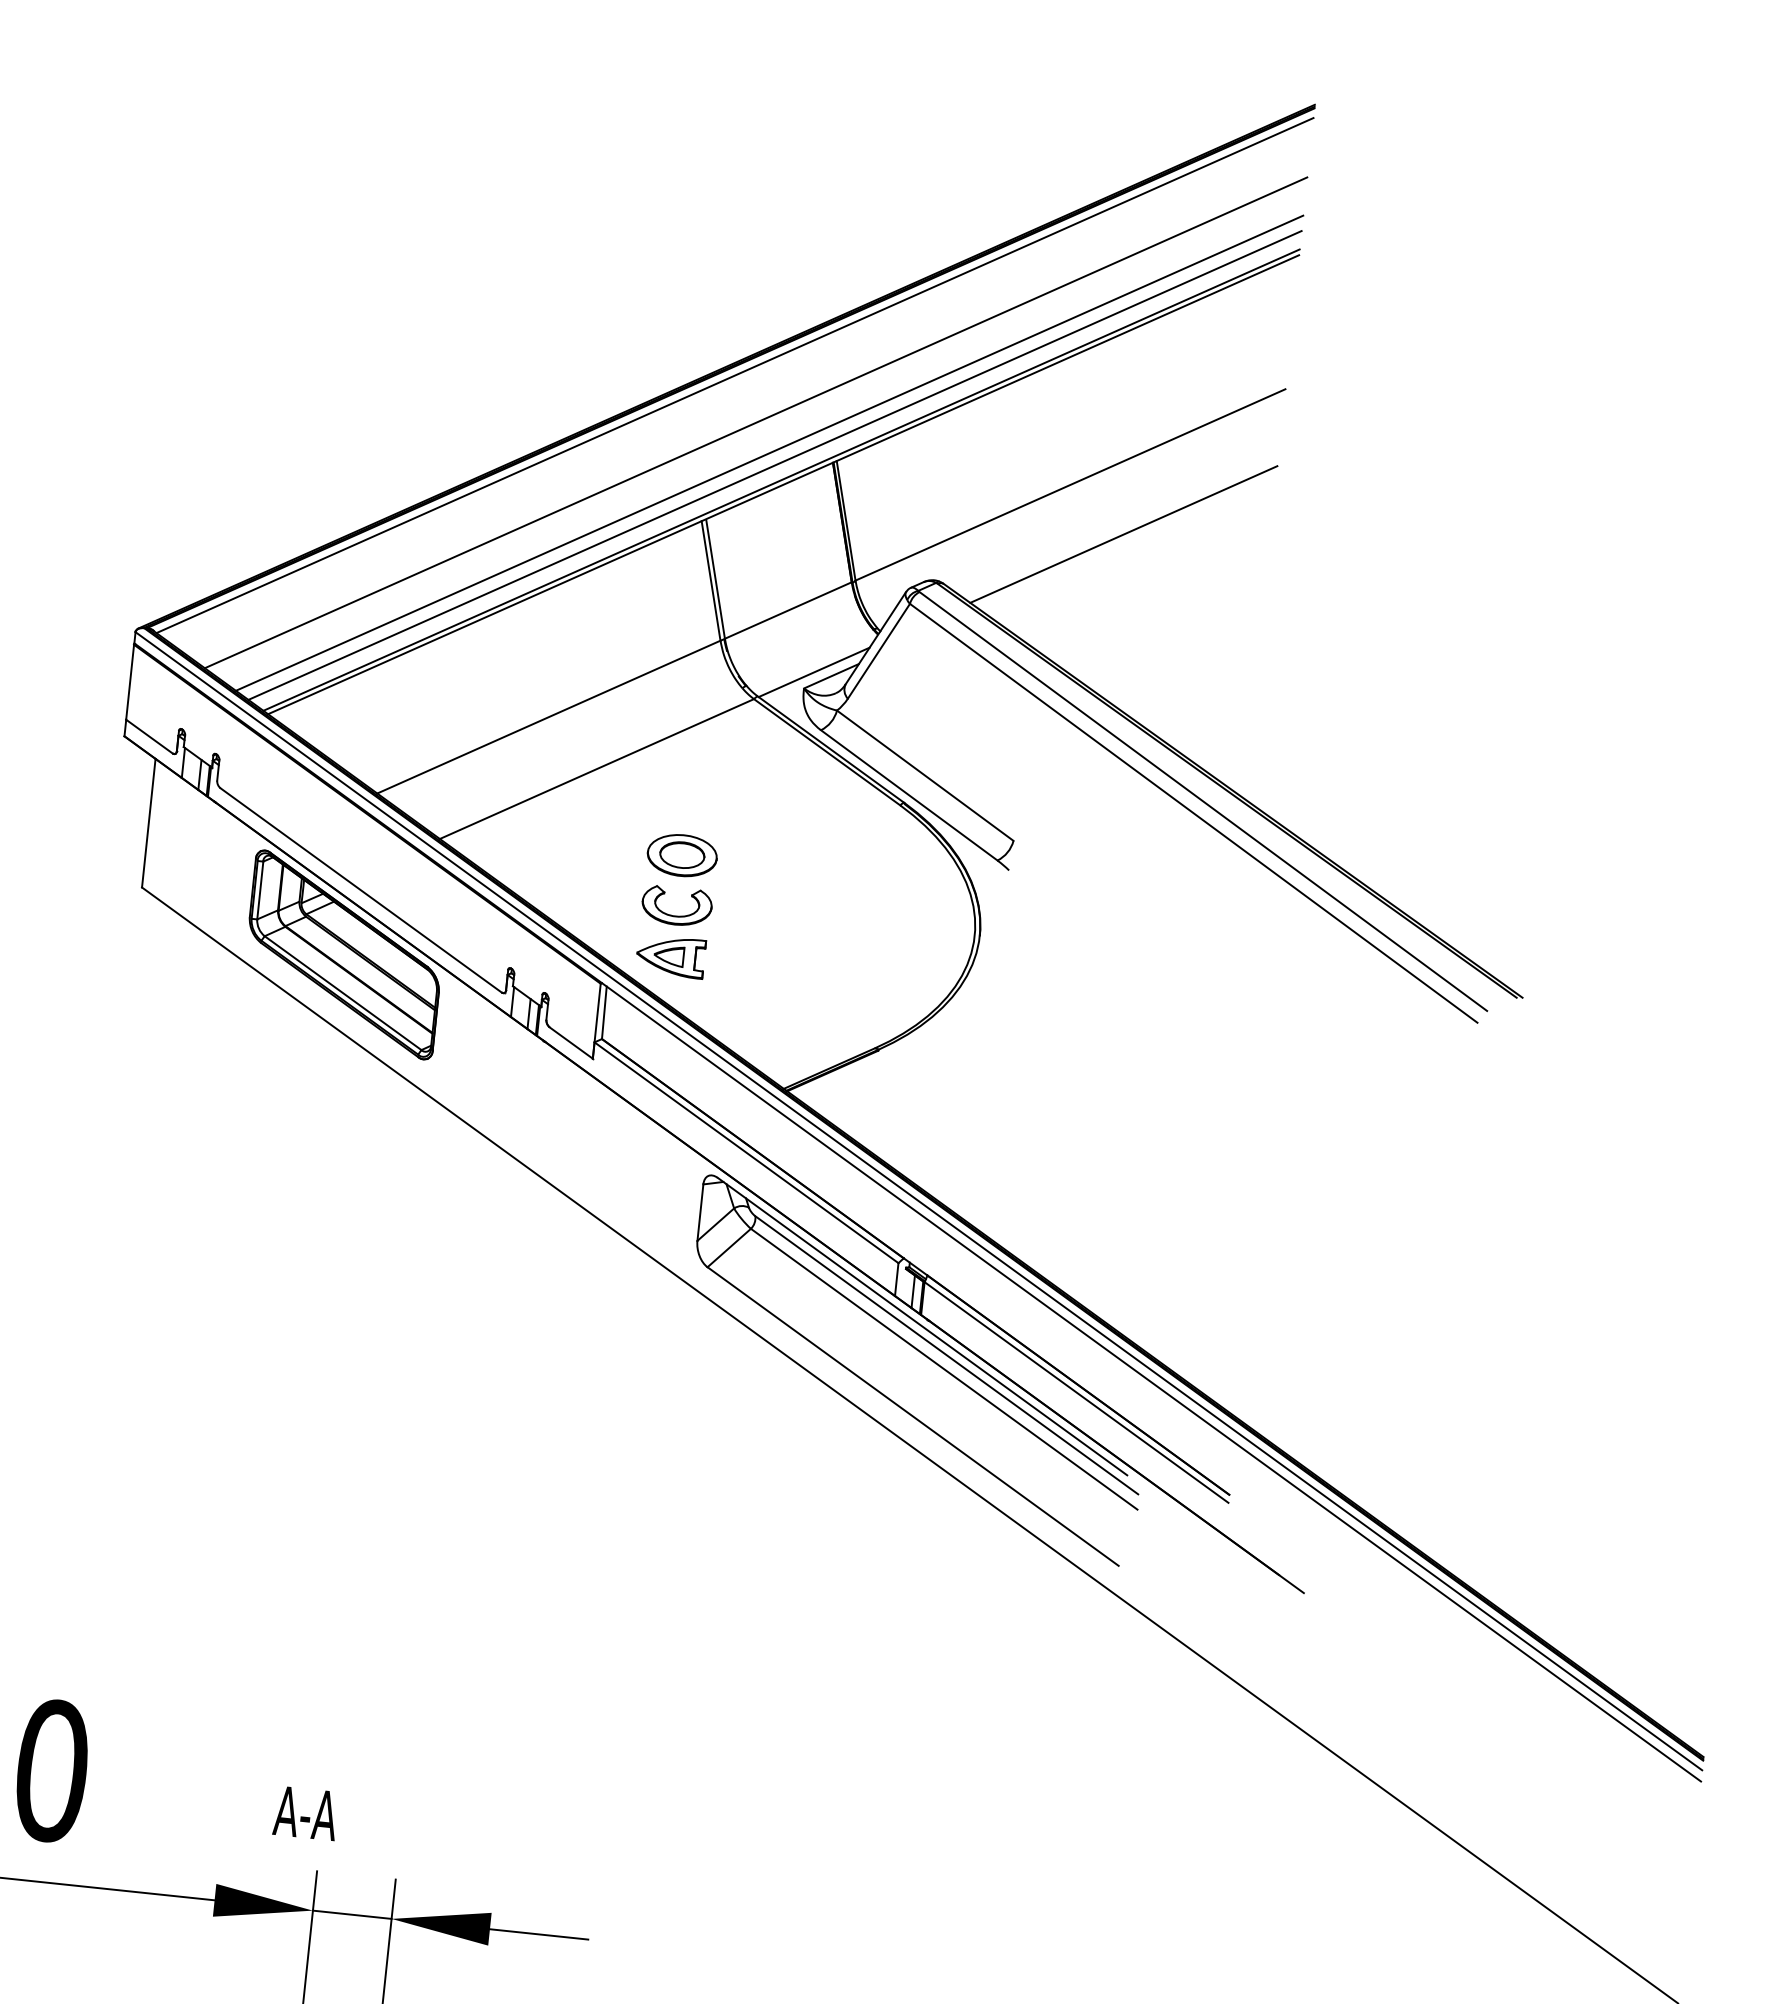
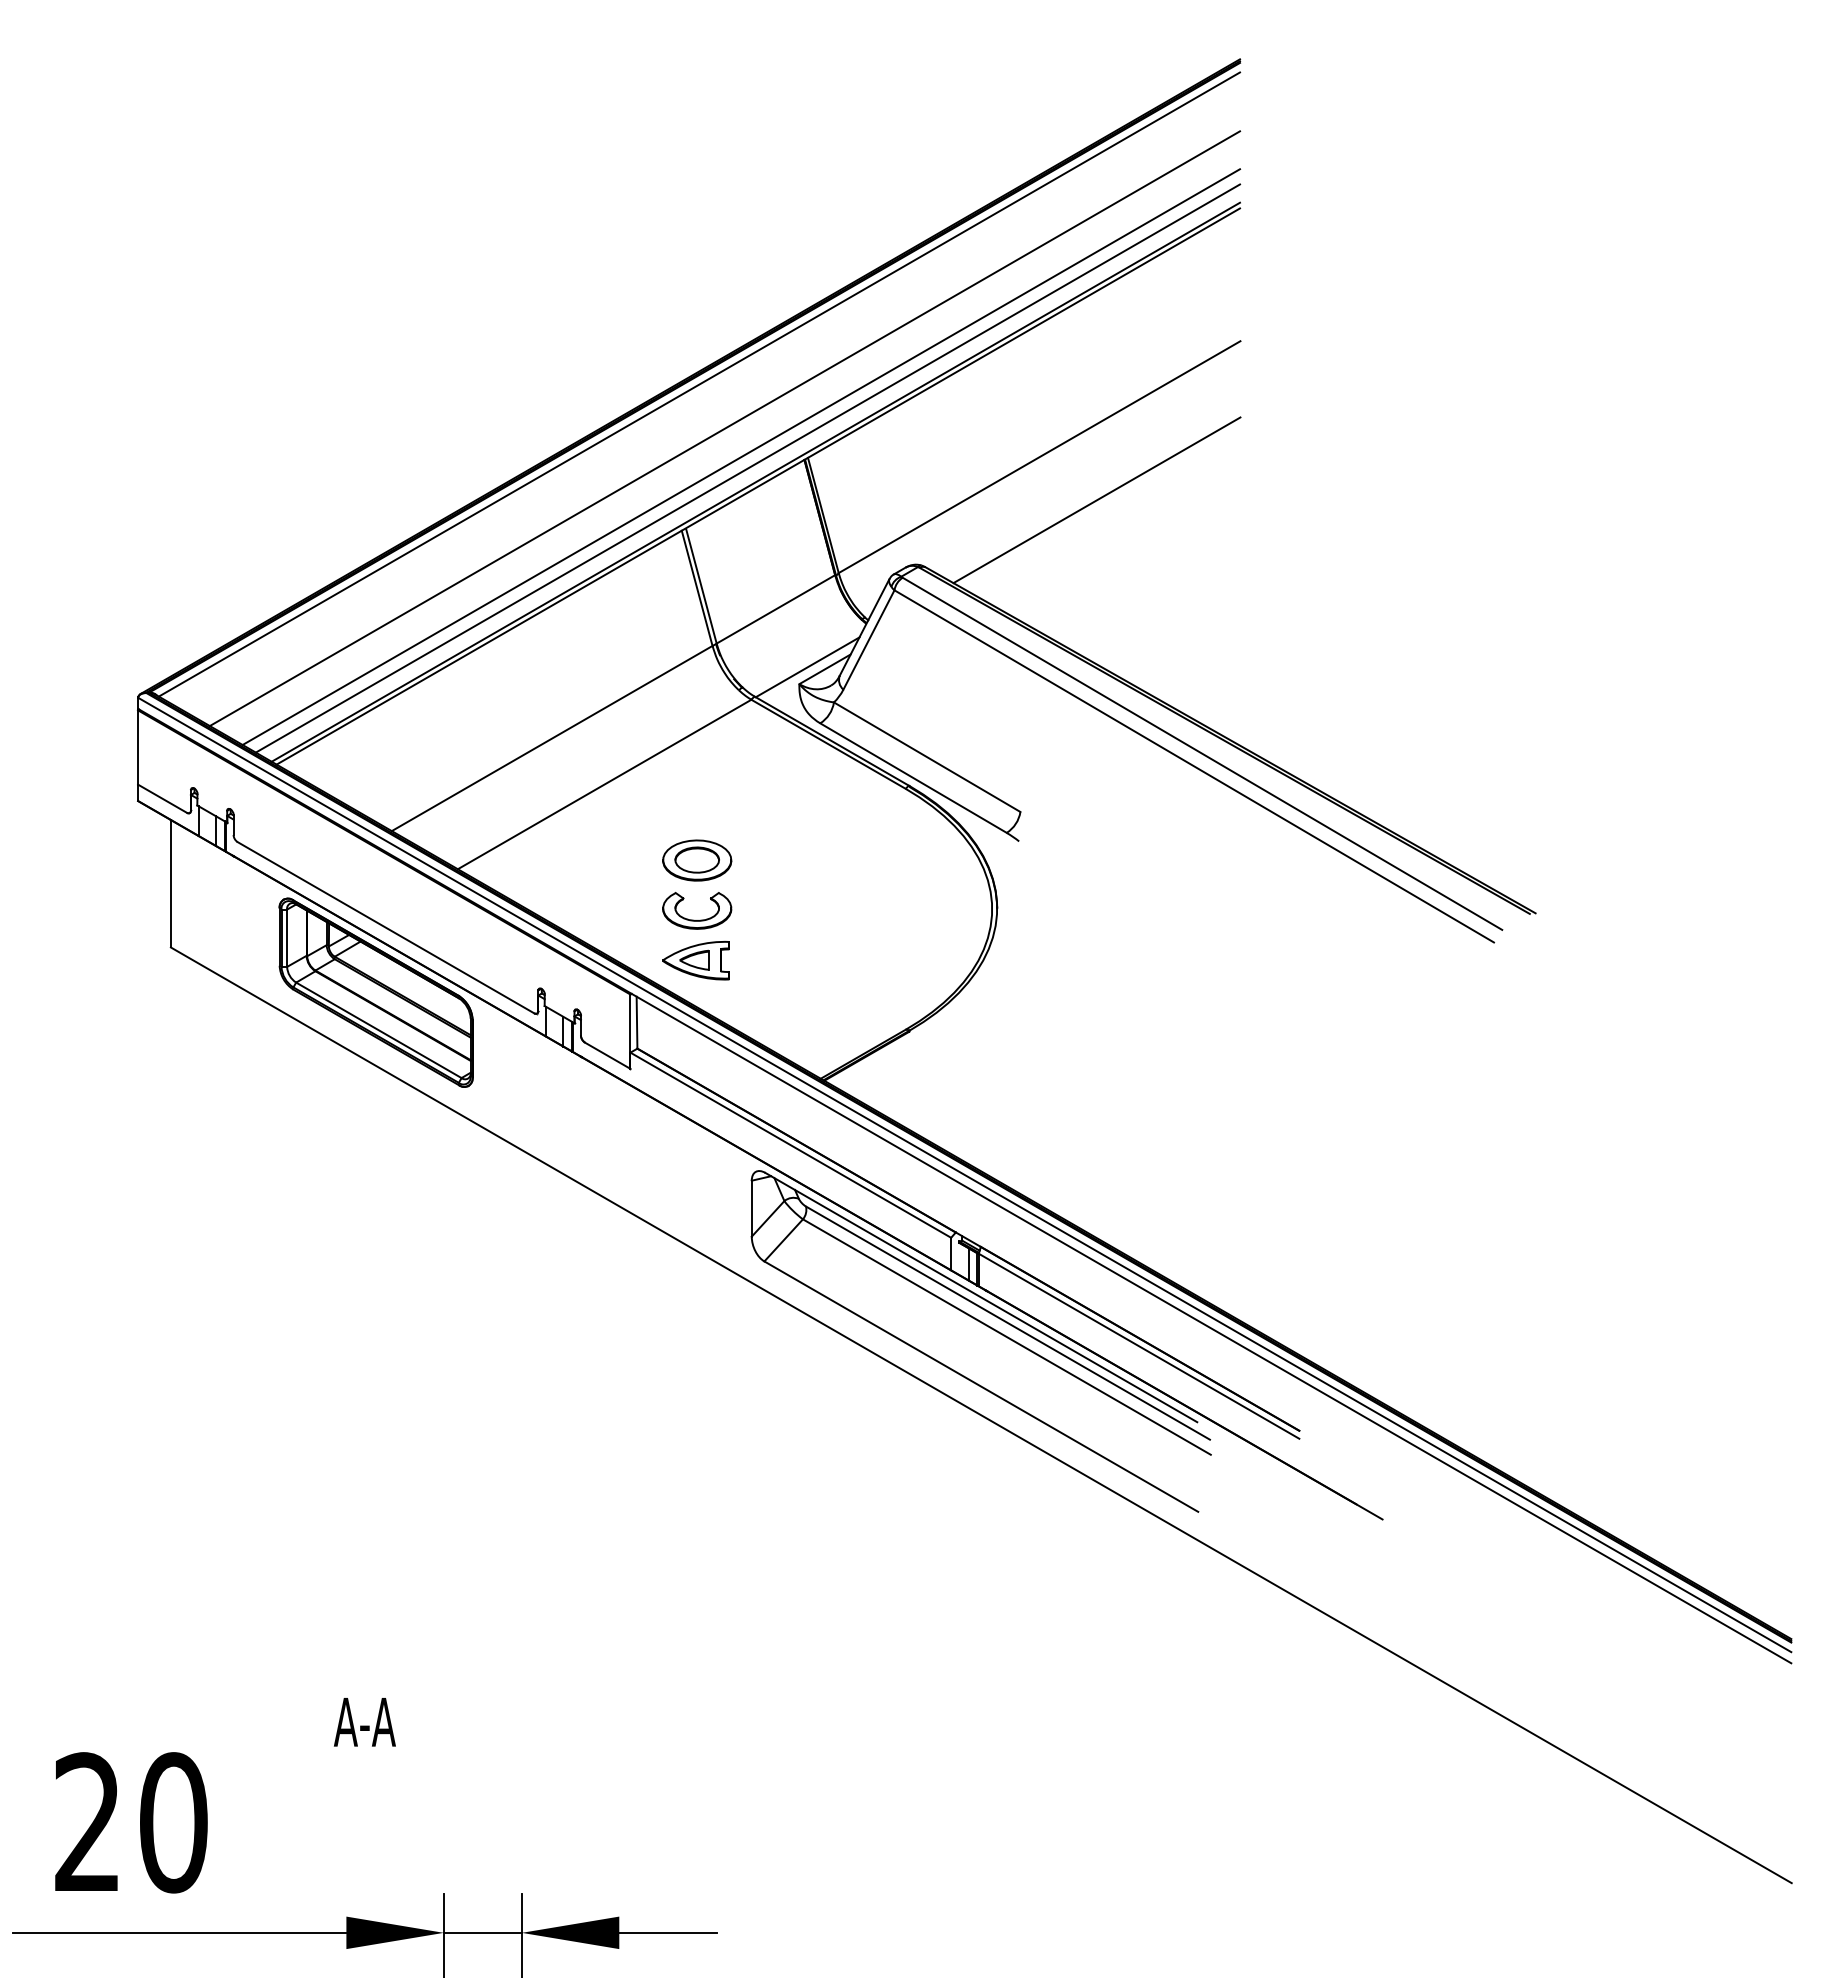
text: (305, 1813) -> (364, 1722), moved

